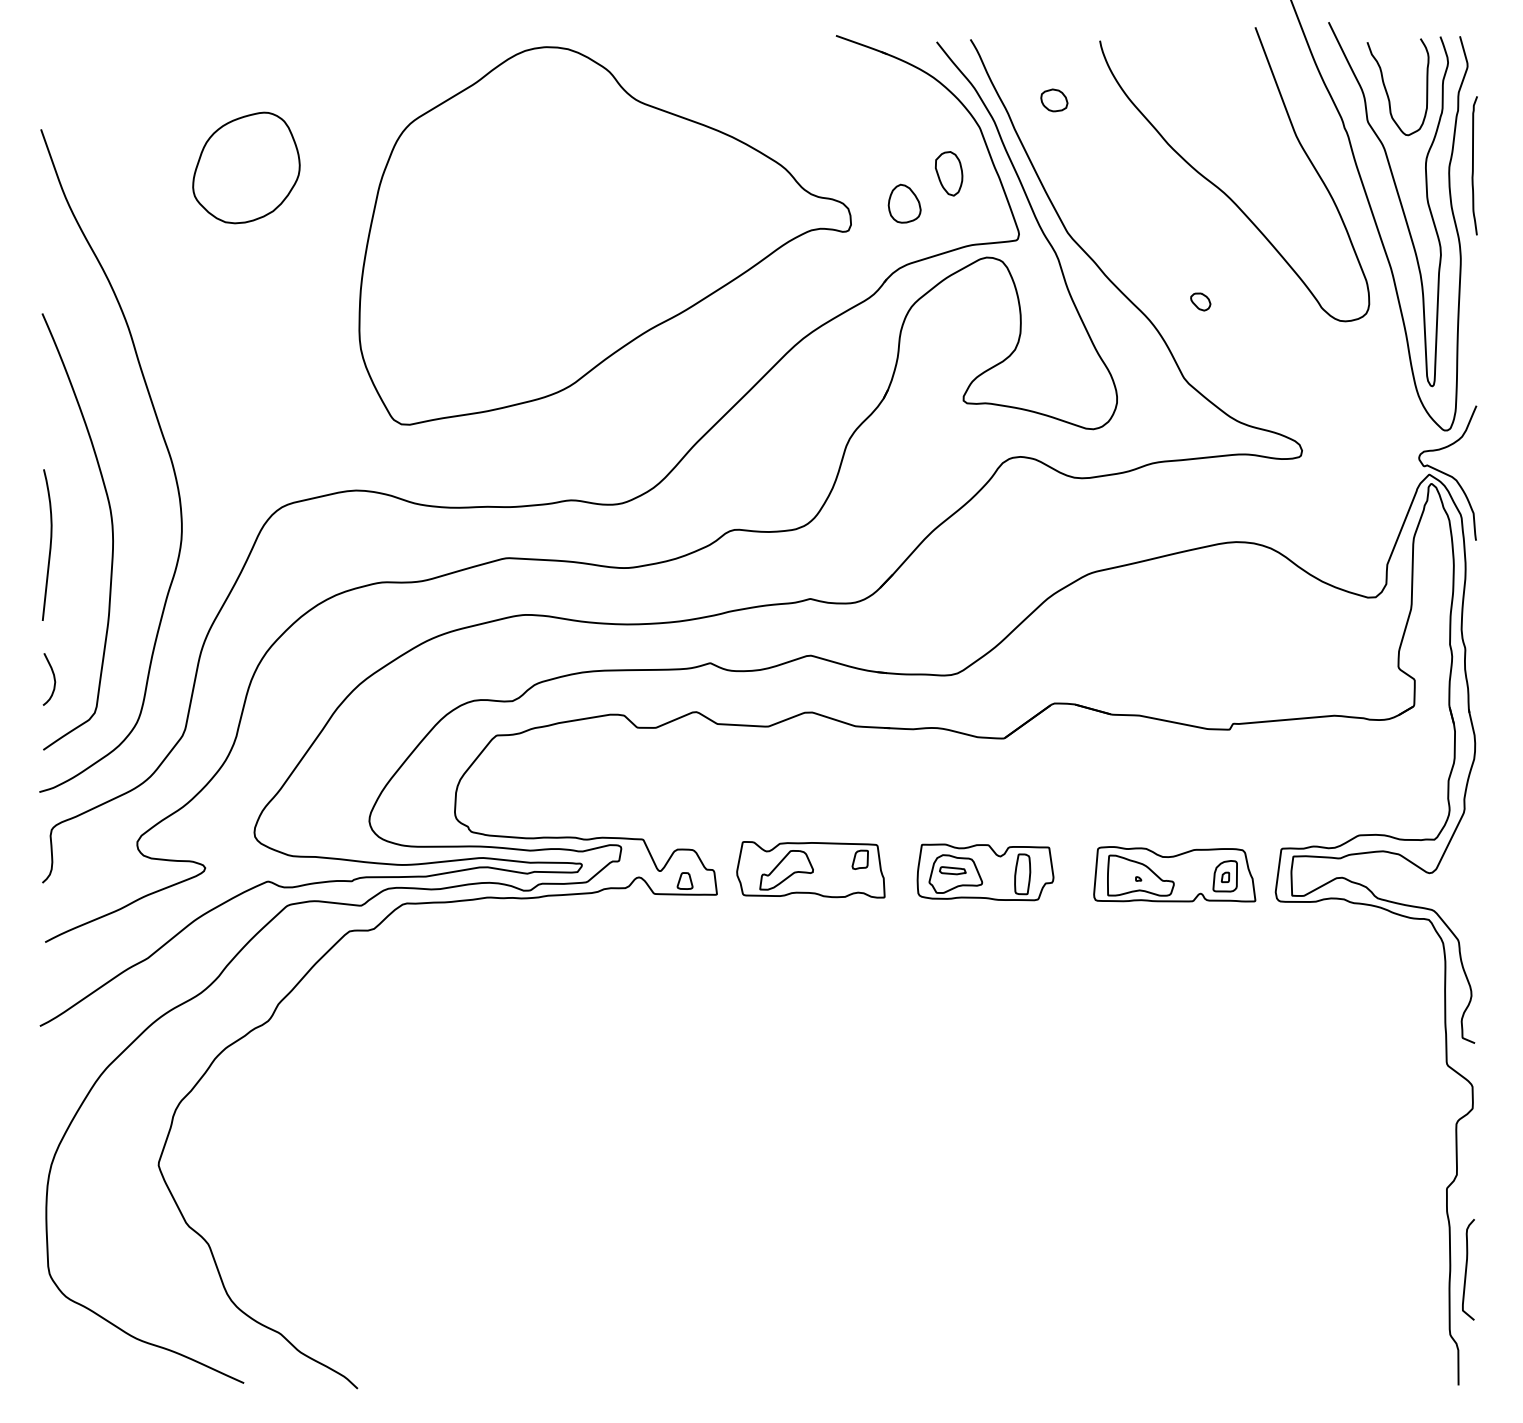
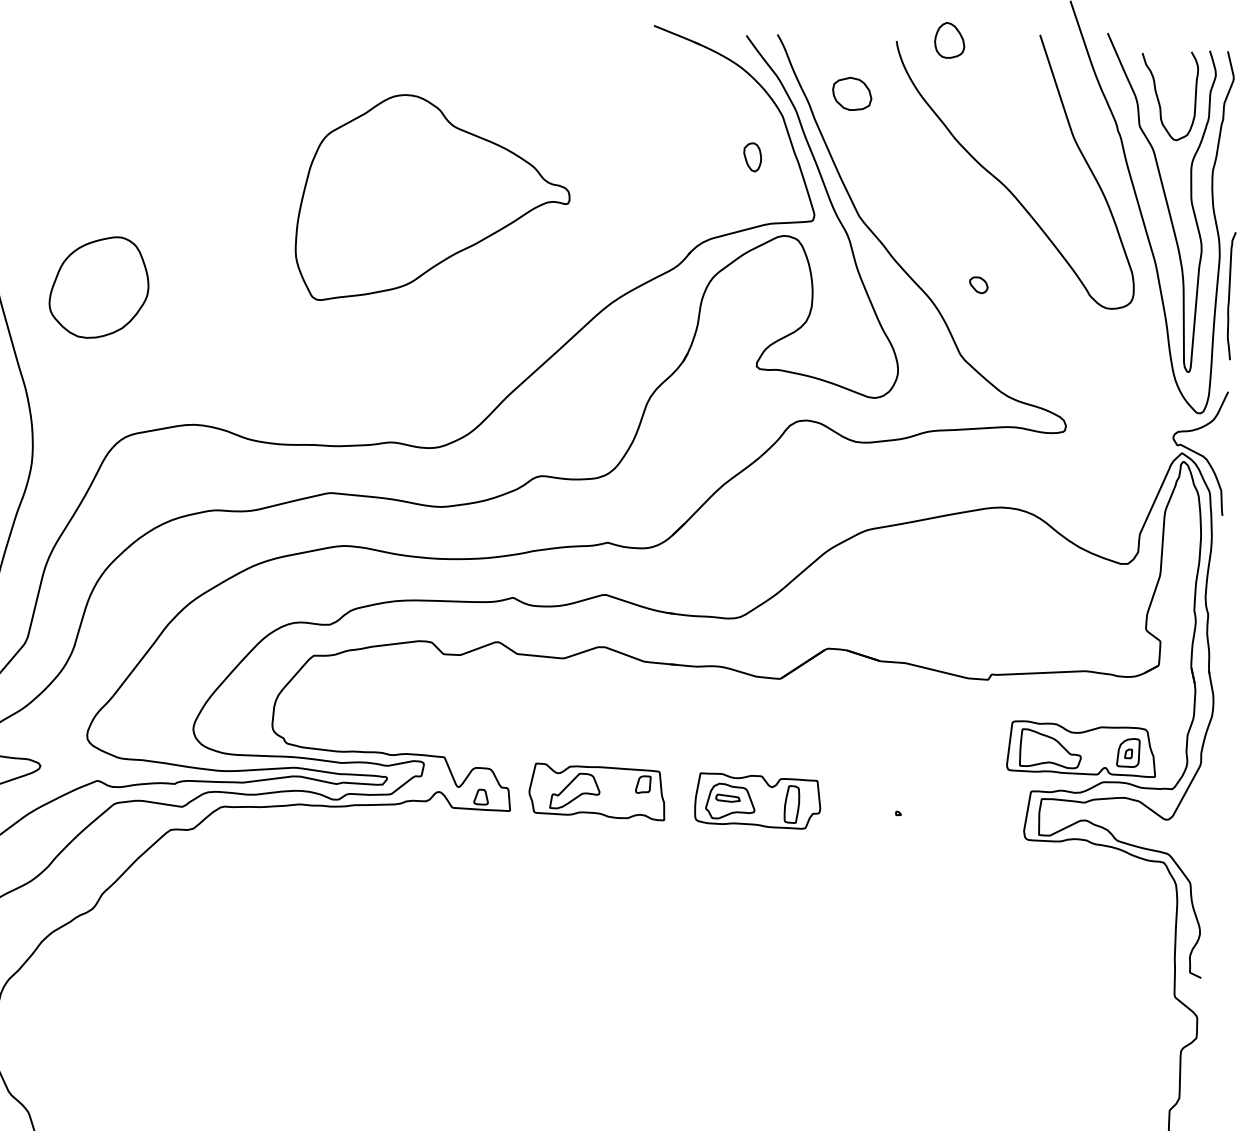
part: (1054, 100) -> (852, 94), size x1.6
curve: (1473, 165) -> (1229, 295), moved
part: (246, 167) -> (99, 286), moved
part: (949, 173) -> (752, 157), size x0.7
part: (904, 203) -> (949, 40), moved
part: (604, 235) -> (433, 200), size x0.6
part: (1174, 874) -> (1081, 749), moved

